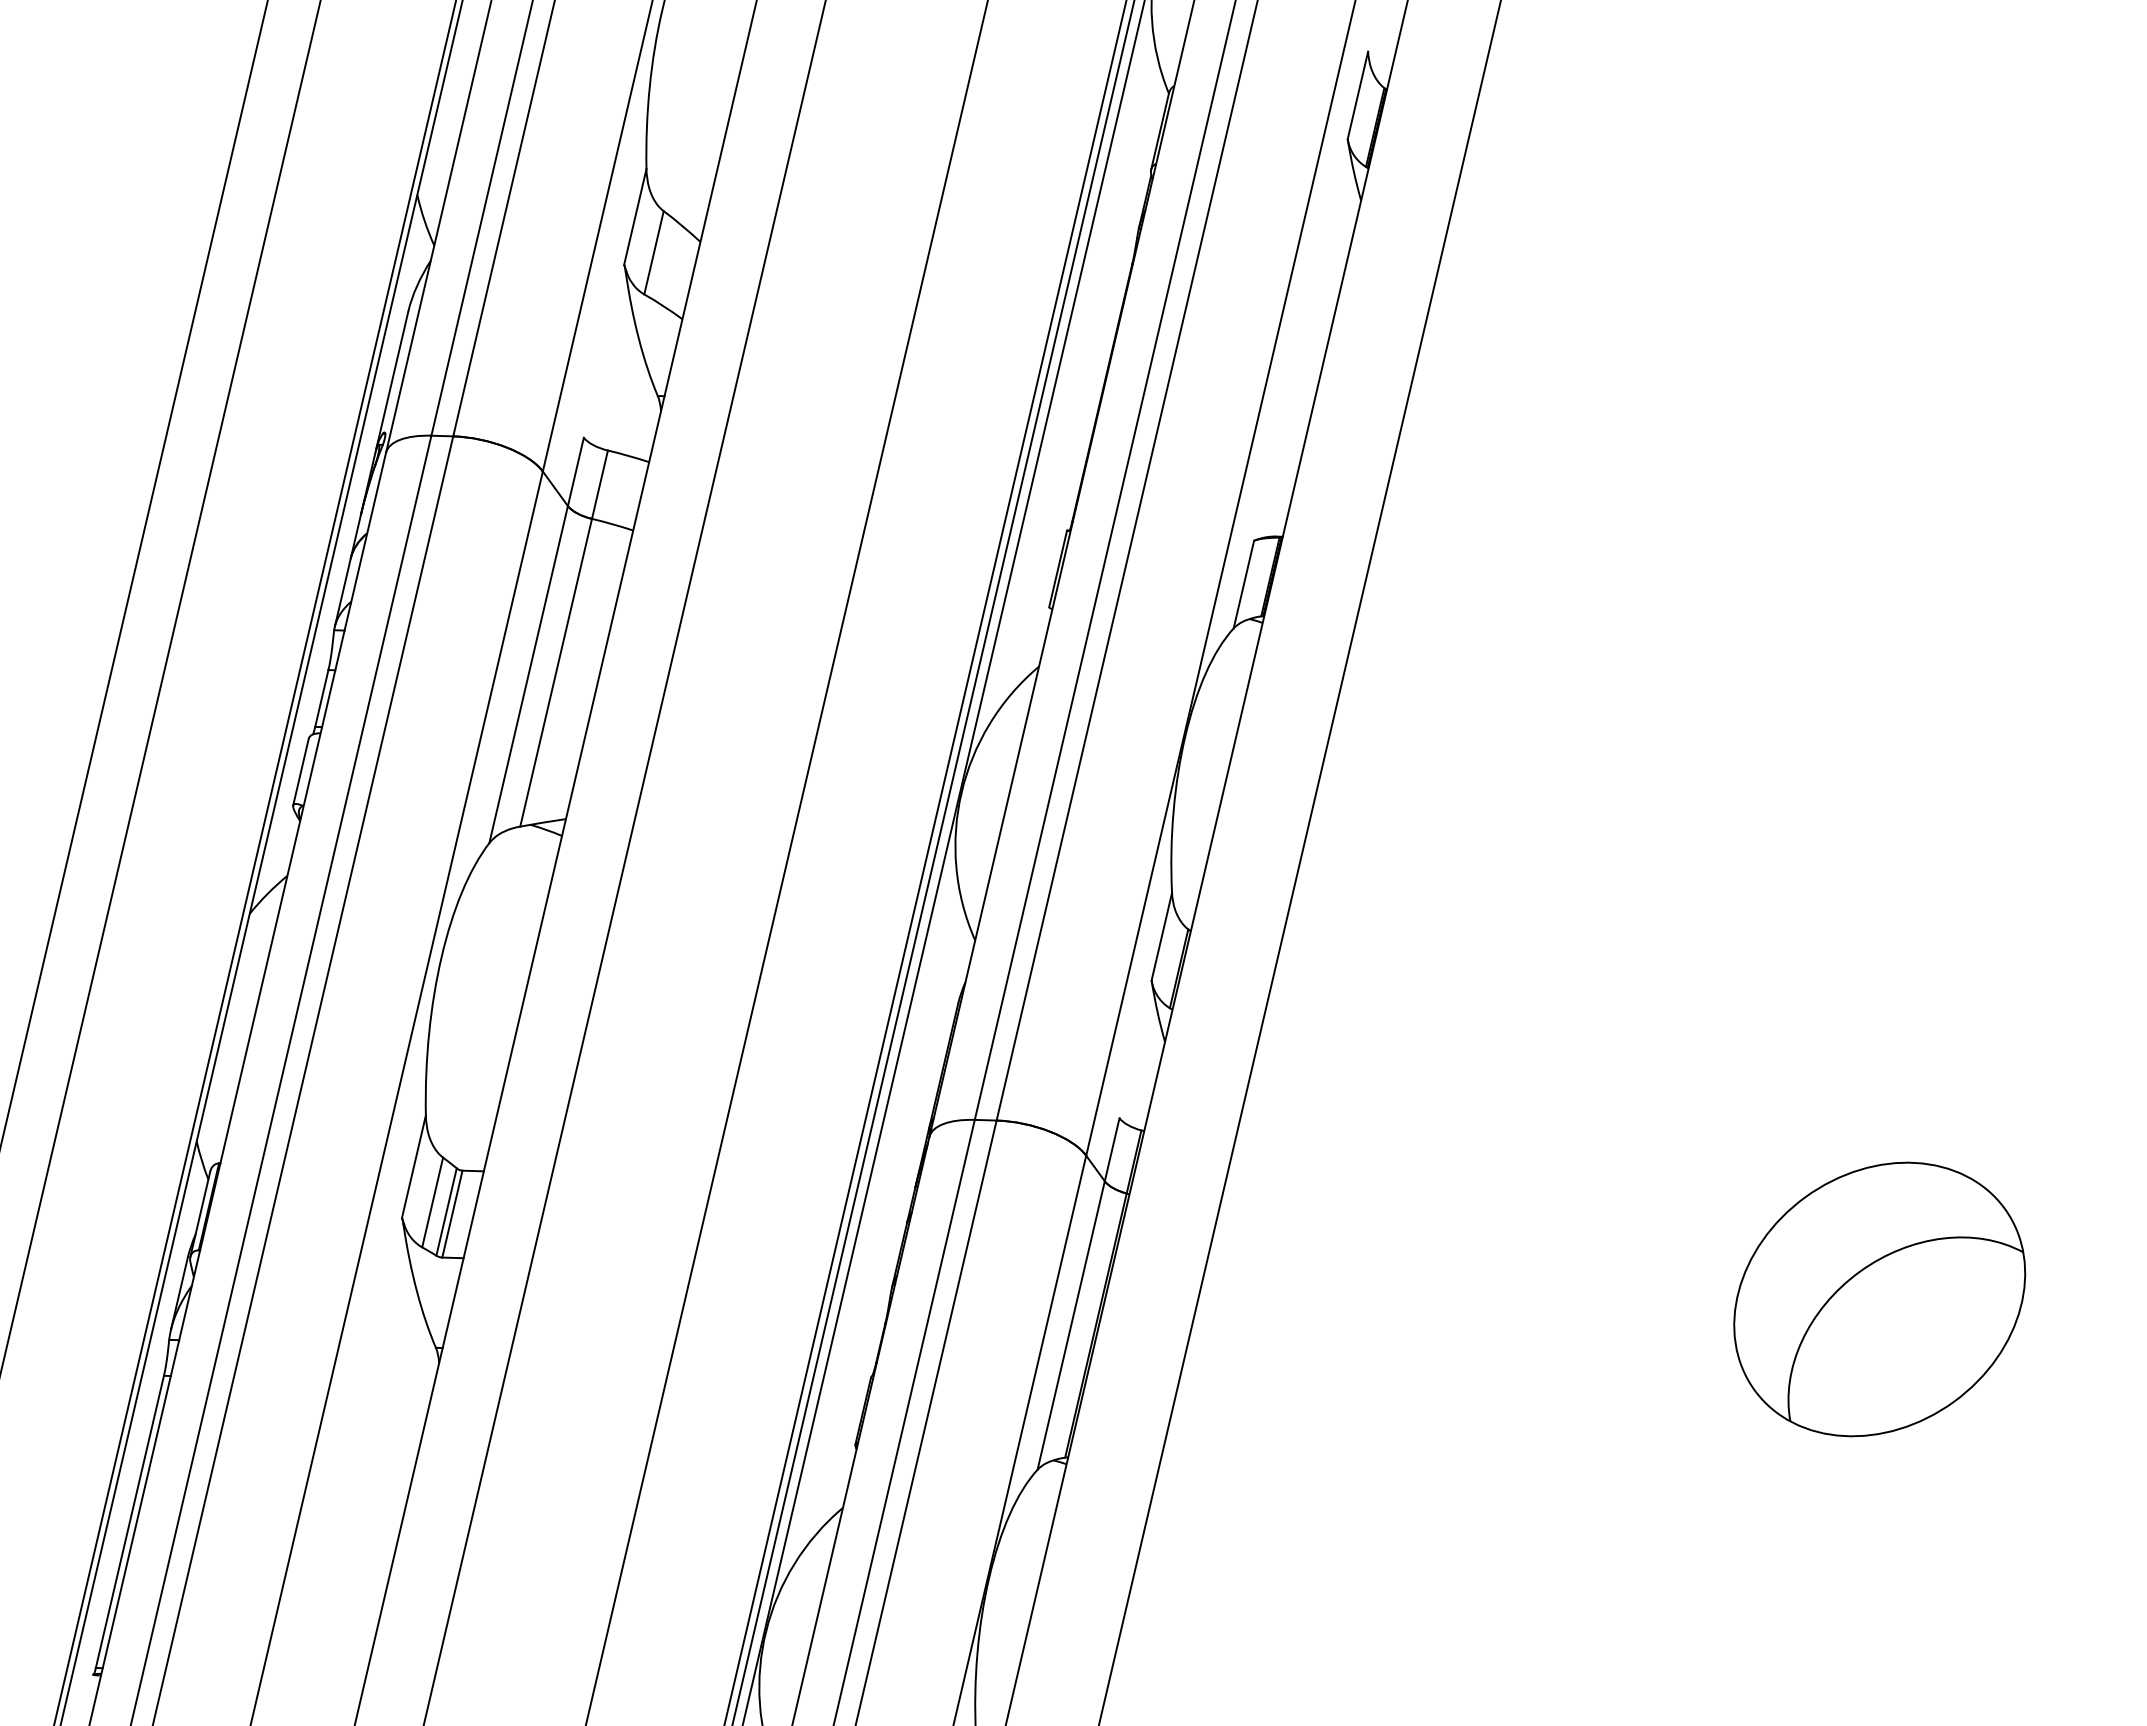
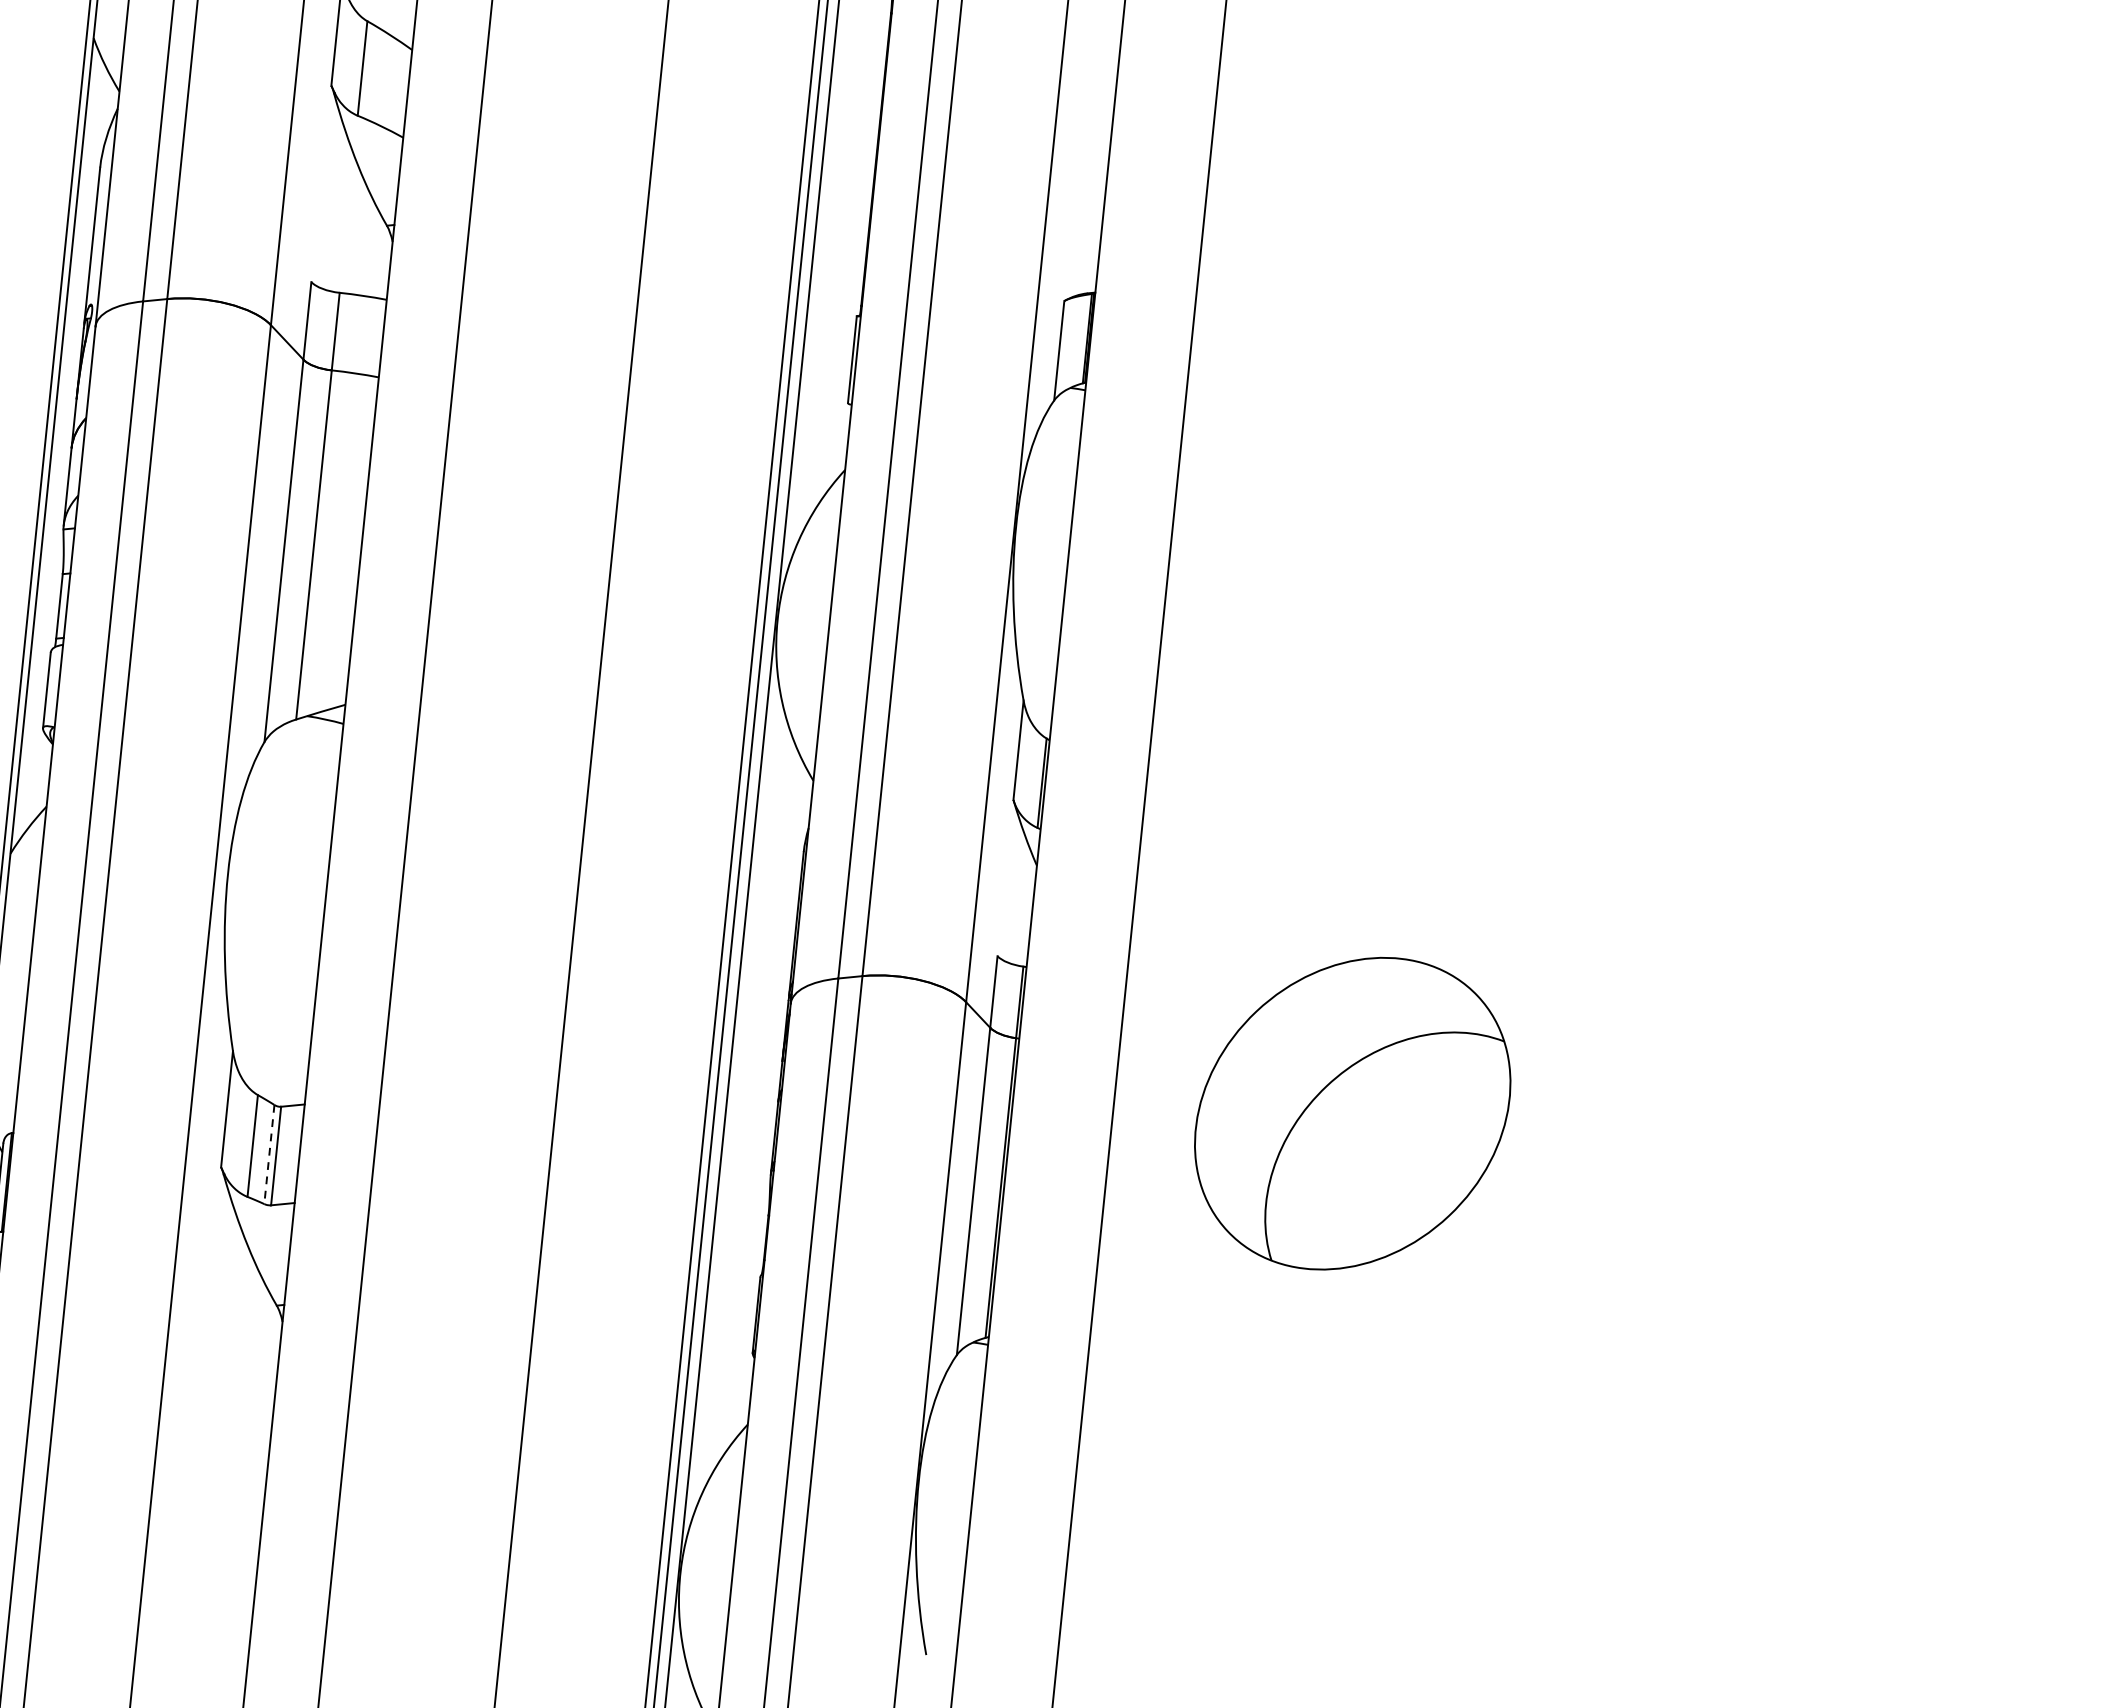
line: (446, 1212) -> (269, 1155), solid -> dashed
part: (1879, 1299) -> (1352, 1113), moved

